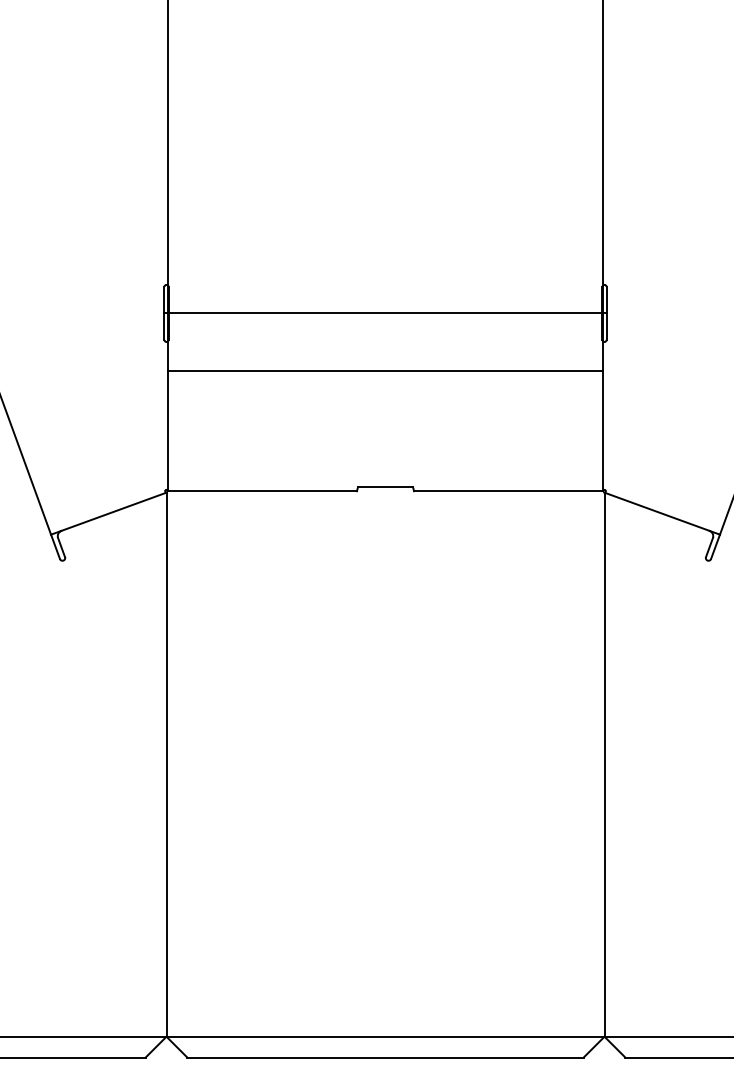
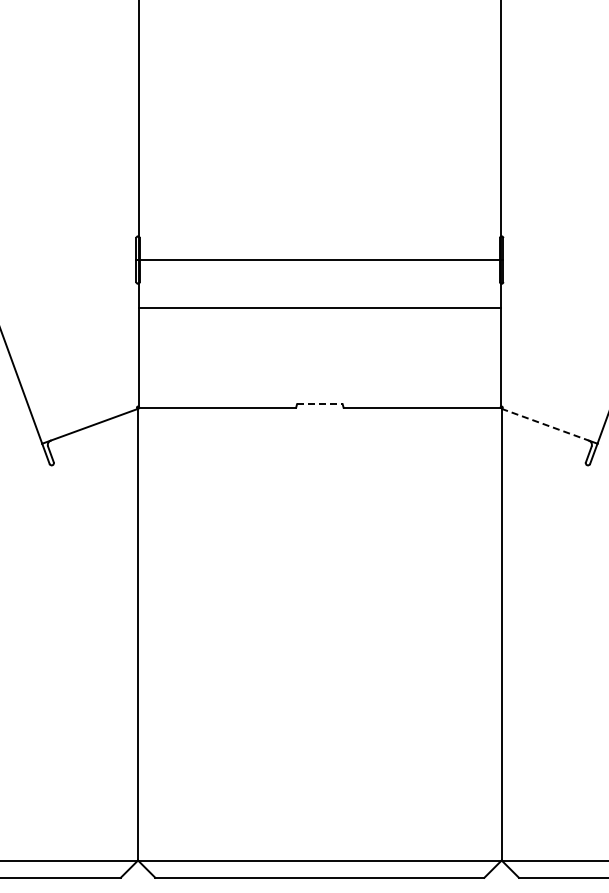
line: (385, 487) -> (319, 404), solid -> dashed
line: (657, 511) -> (545, 424), solid -> dashed

